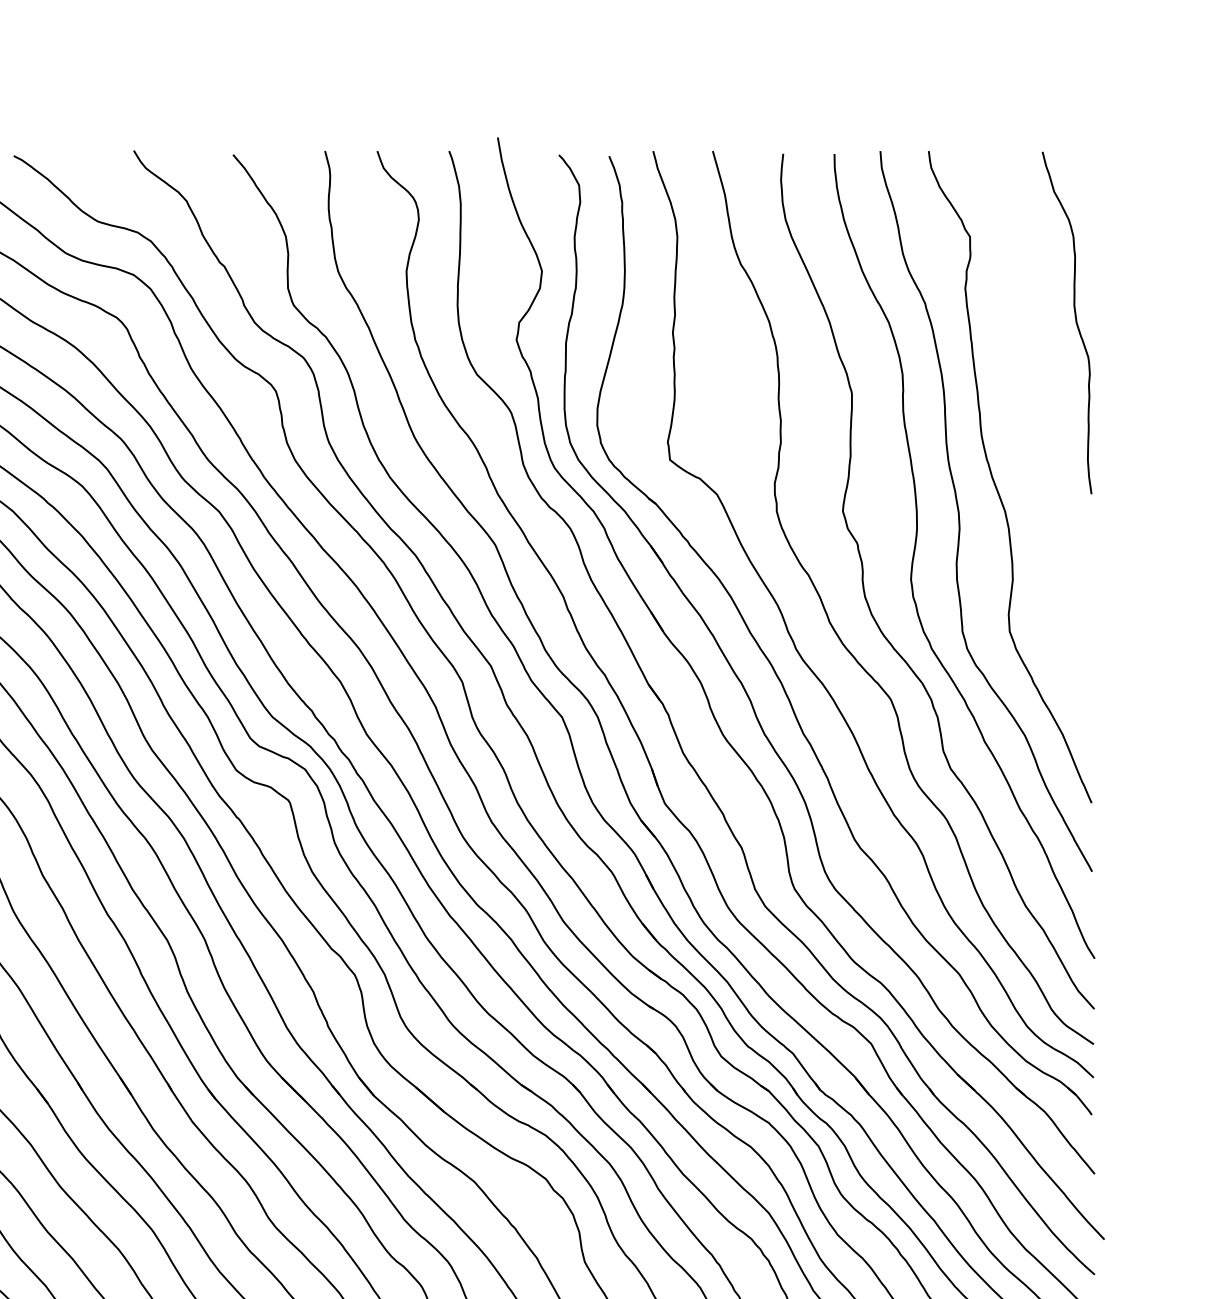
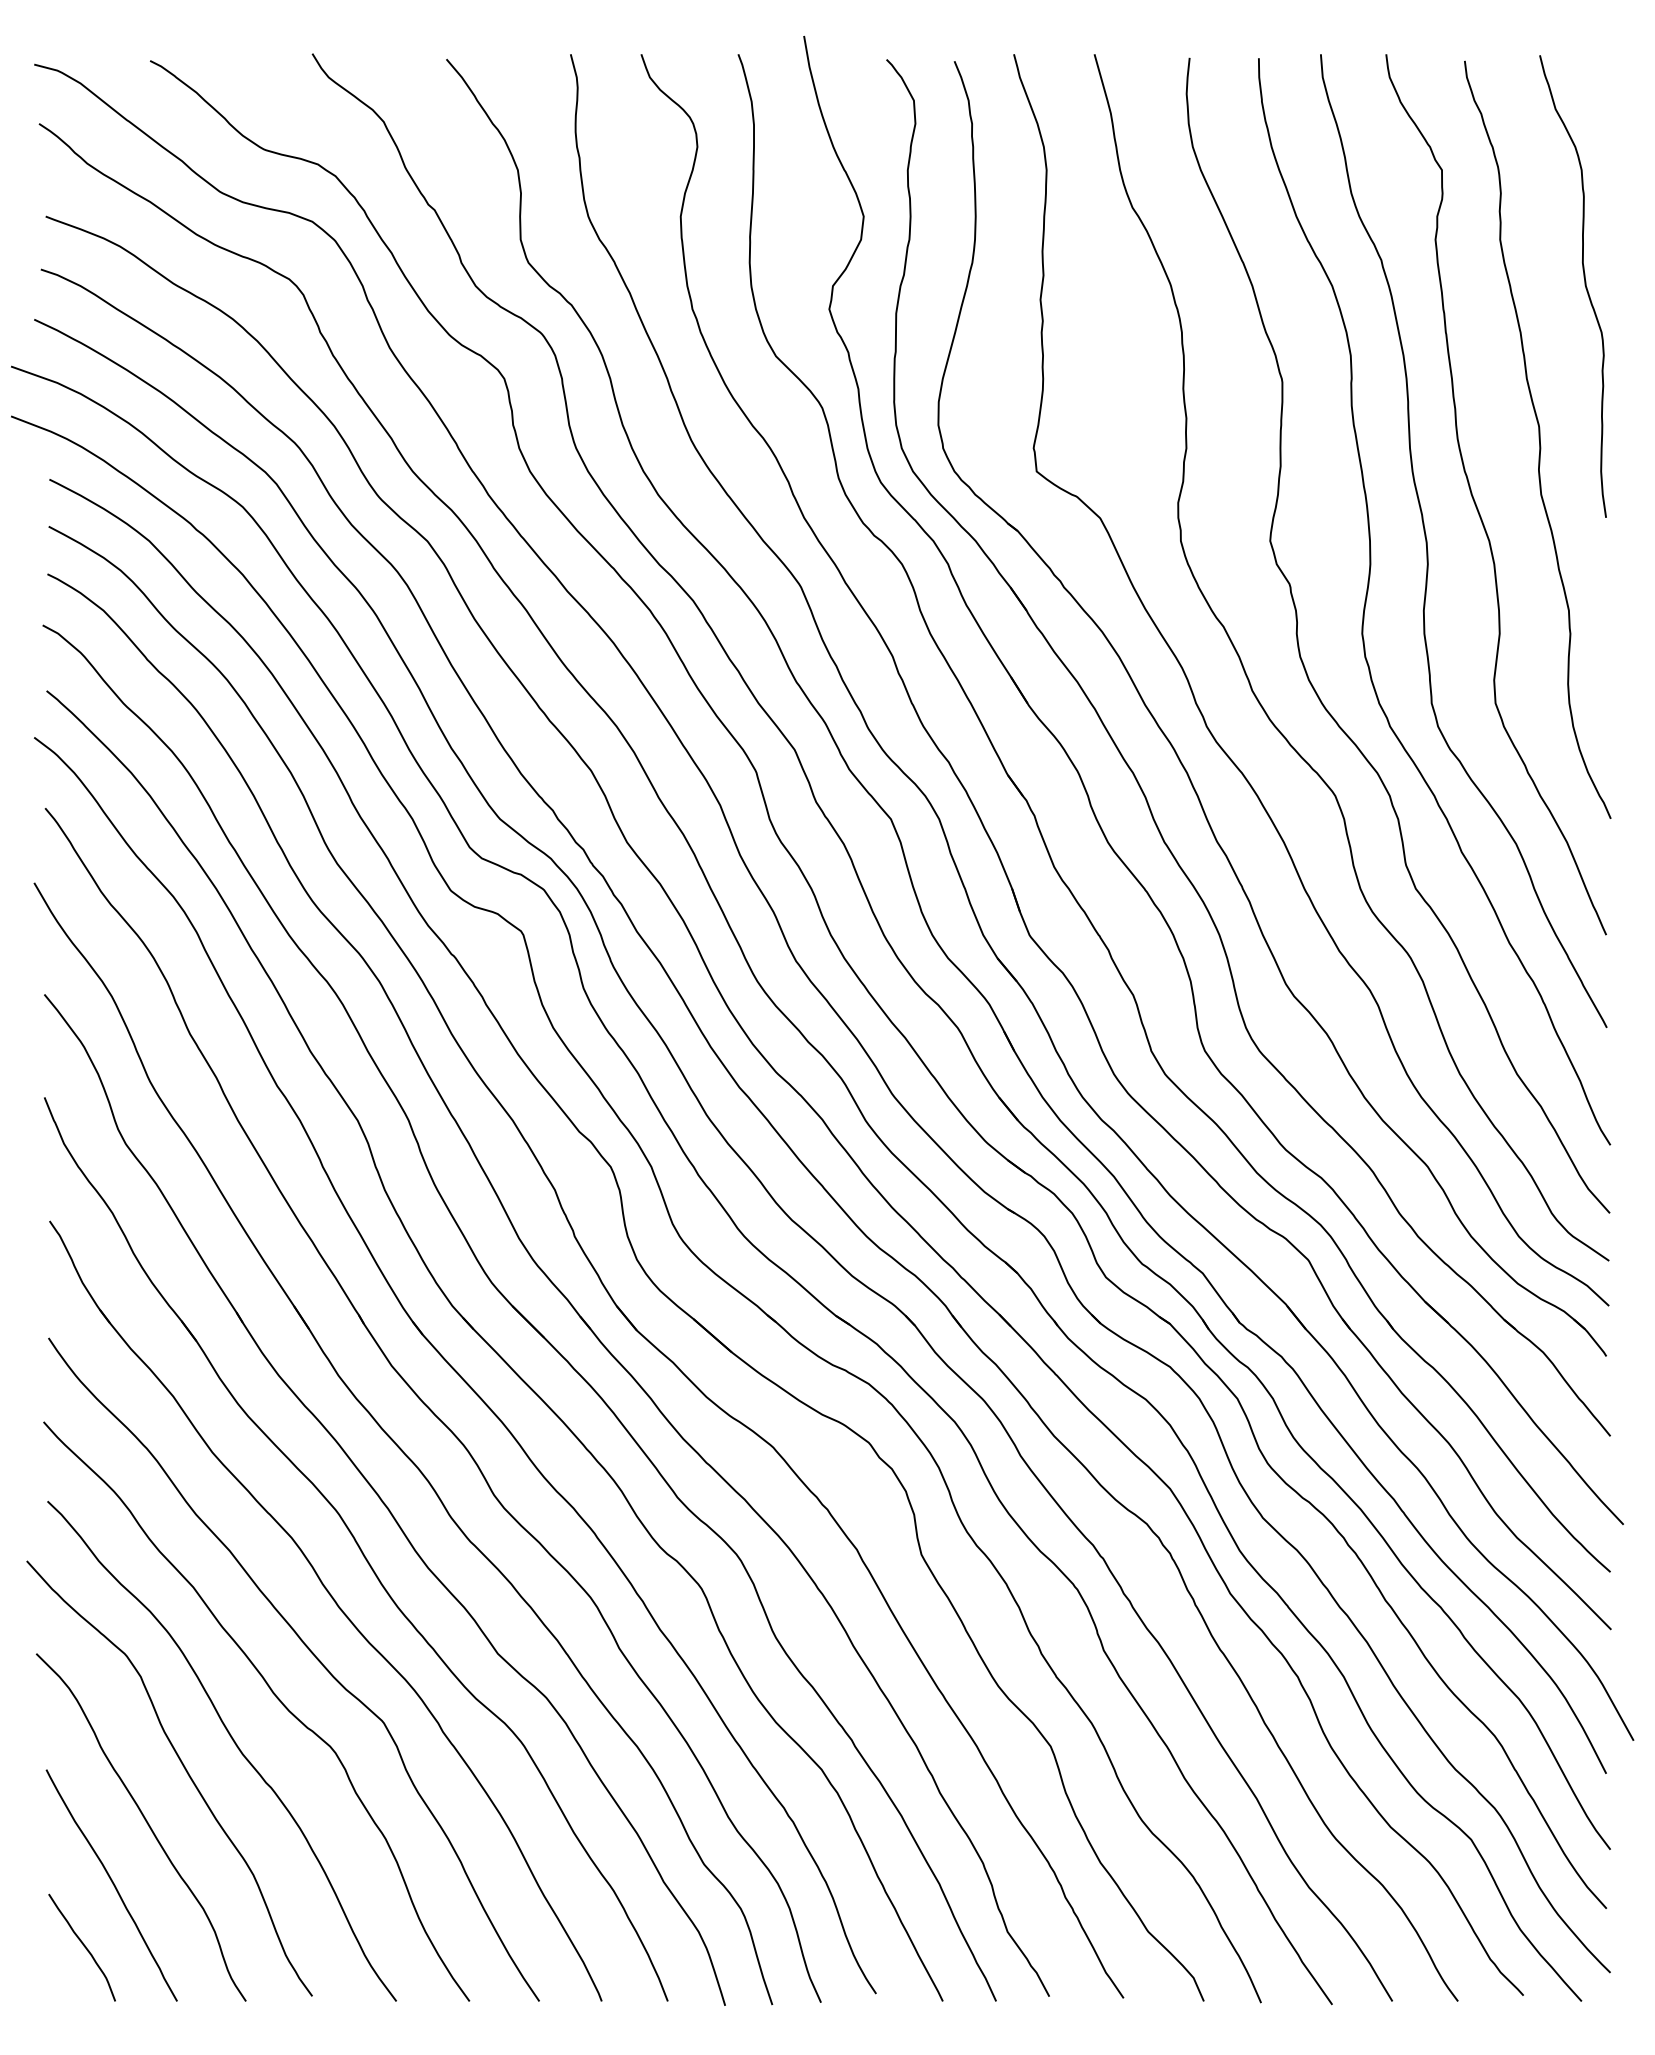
curve: (1041, 436) -> (1538, 439), added

